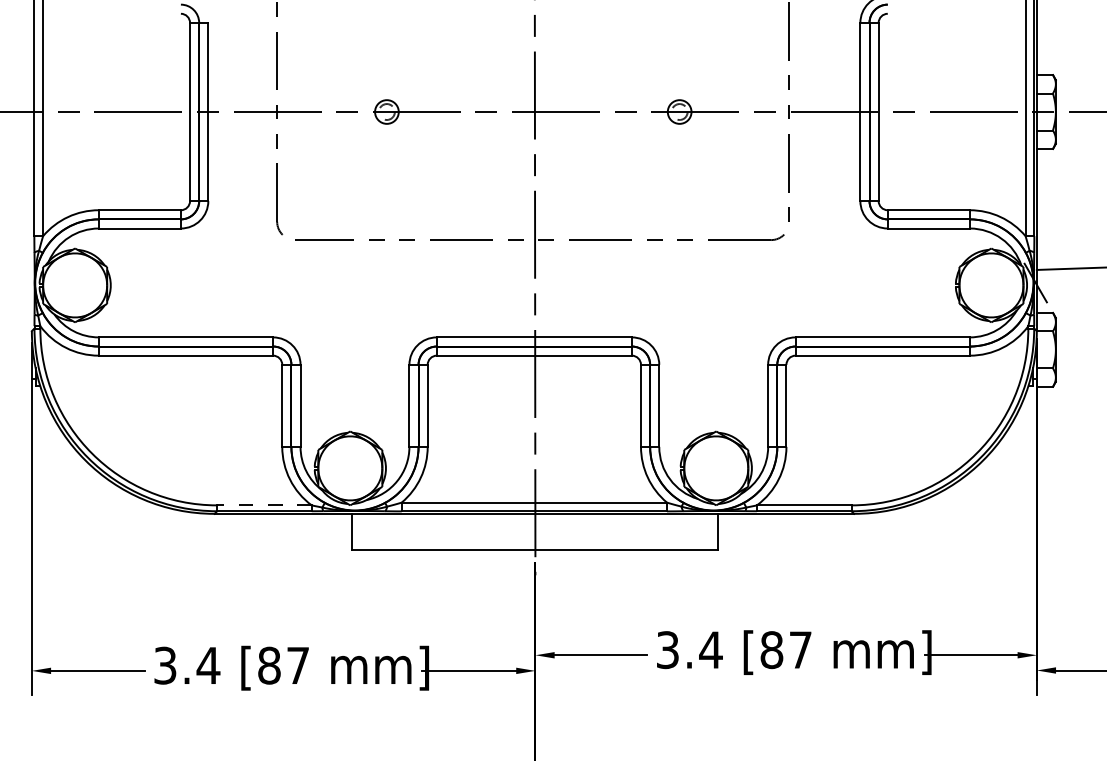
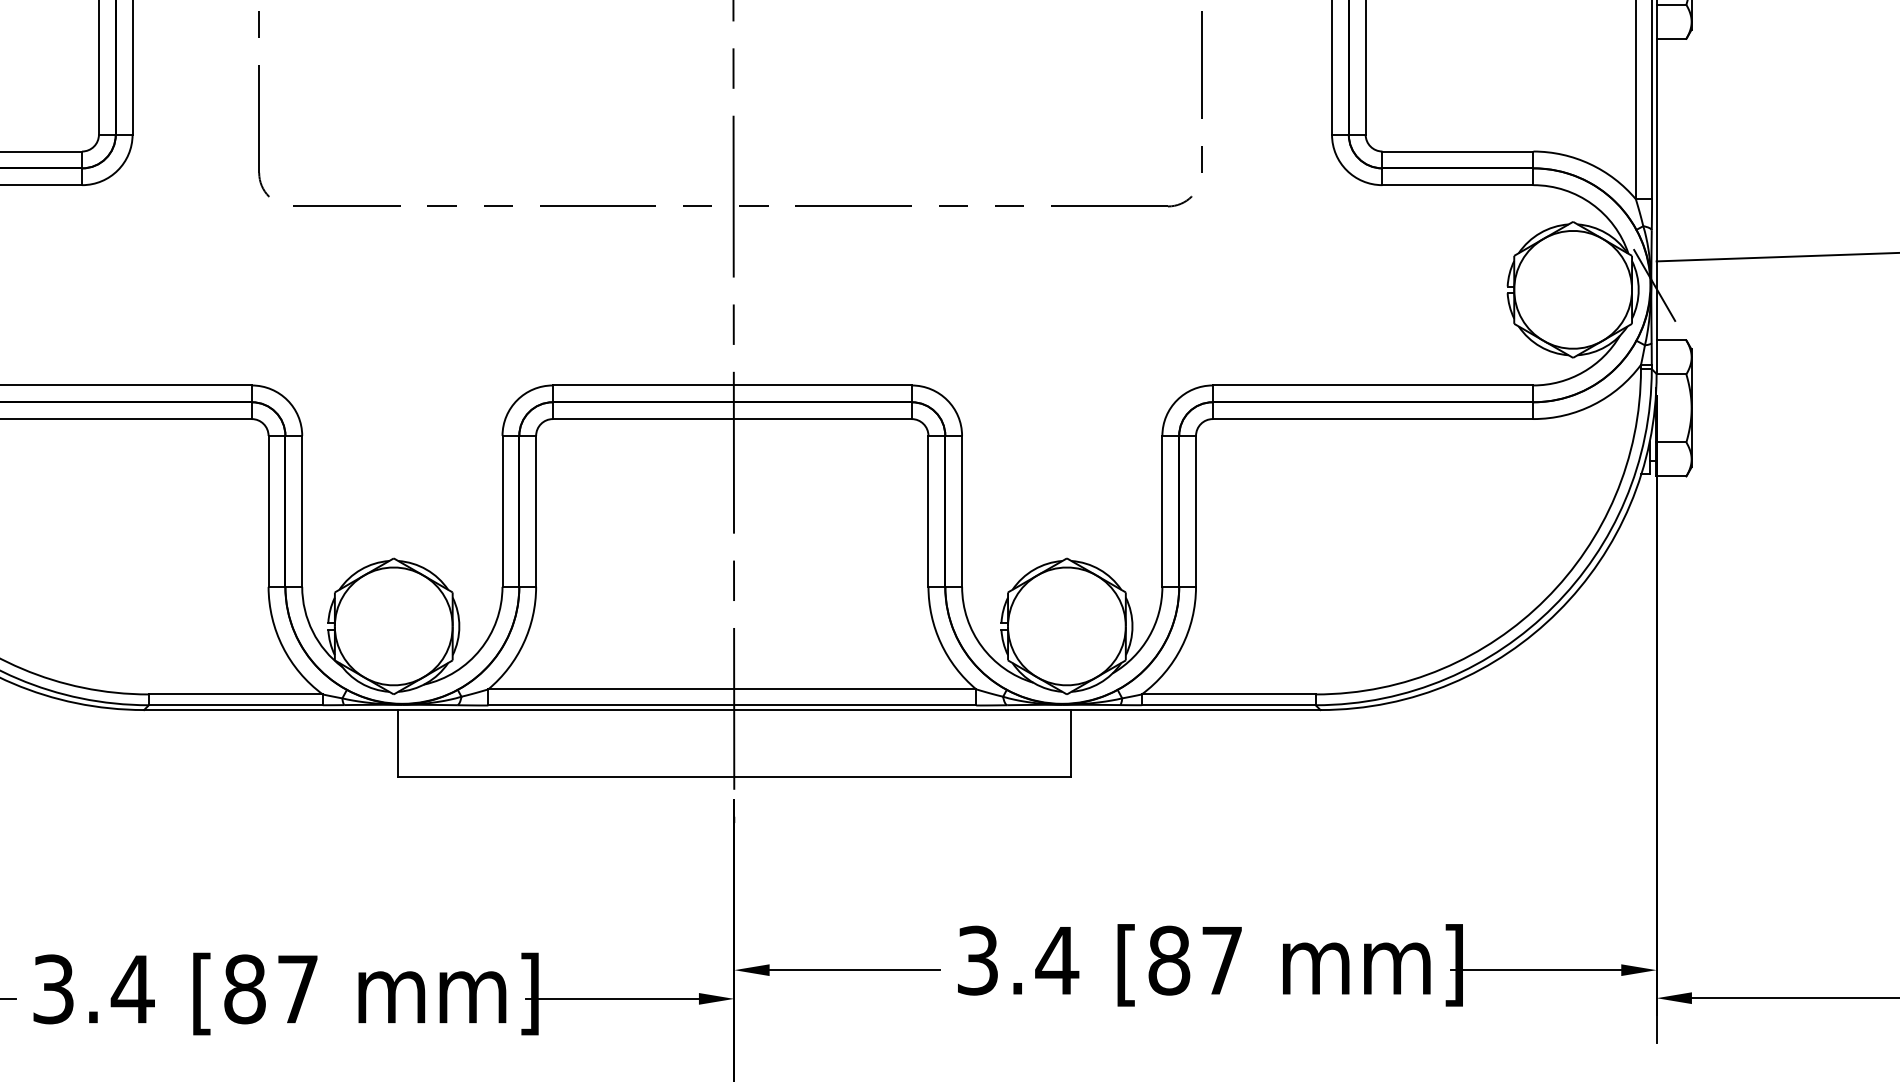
line: (264, 505) -> (235, 694), dashed -> solid

